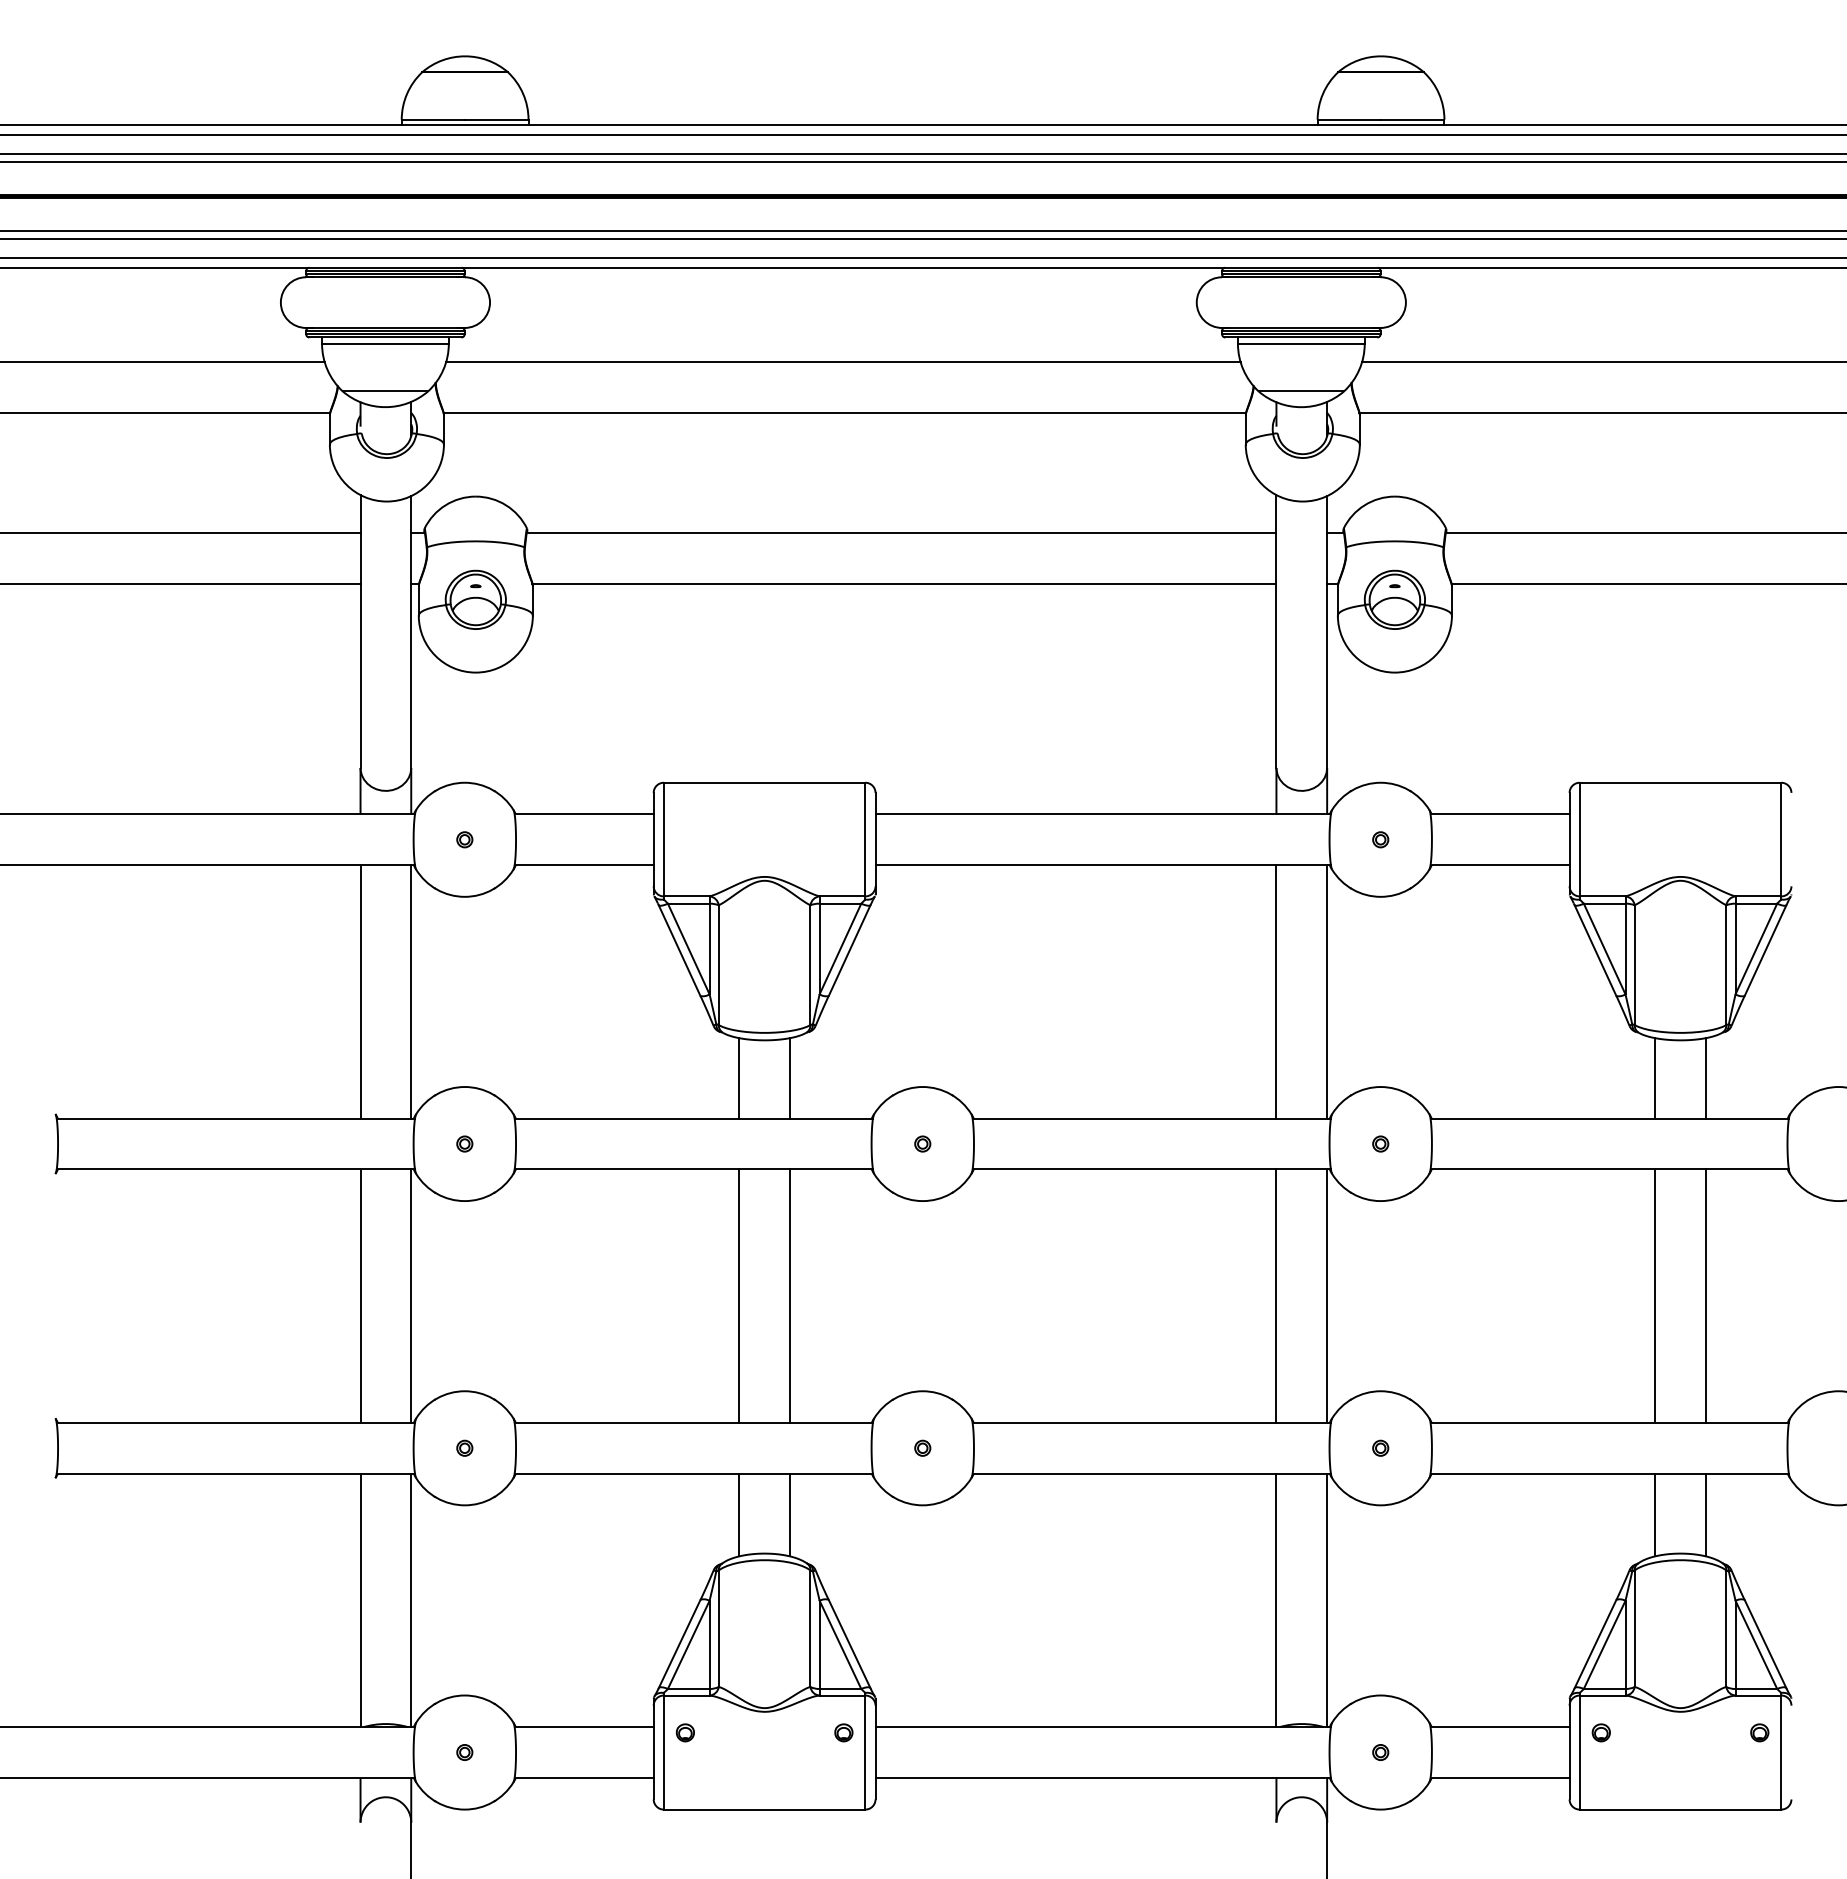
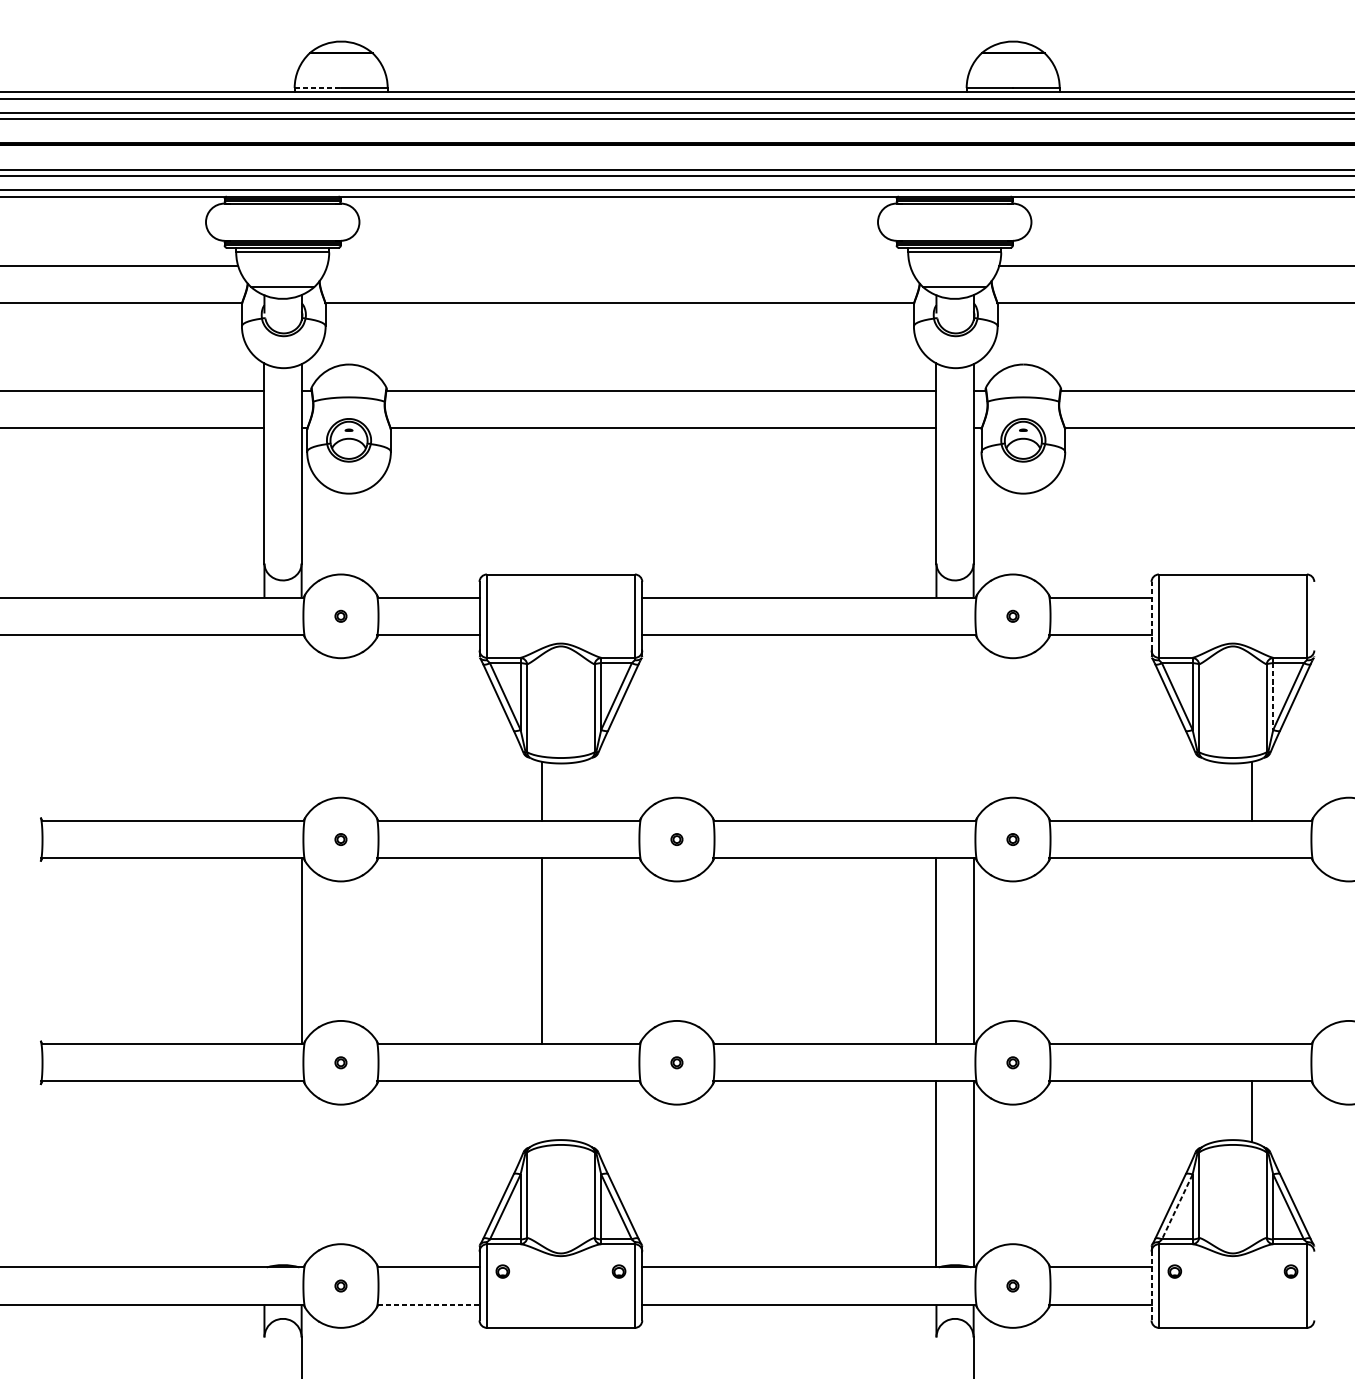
line: (433, 119) -> (317, 87), solid -> dashed
line: (843, 361) -> (618, 265), removed
line: (1569, 839) -> (1151, 616), solid -> dashed
line: (1735, 949) -> (1273, 696), solid -> dashed
line: (360, 991) -> (264, 727), removed
line: (411, 991) -> (301, 727), removed
line: (1276, 991) -> (936, 727), removed
line: (1327, 991) -> (973, 727), removed
line: (789, 1078) -> (579, 791), removed
line: (1655, 1078) -> (1214, 791), removed
line: (360, 1295) -> (264, 950), removed
line: (789, 1295) -> (579, 950), removed
line: (1655, 1295) -> (1214, 950), removed
line: (1705, 1295) -> (1251, 950), removed
line: (739, 1514) -> (542, 1111), removed
line: (789, 1514) -> (579, 1111), removed
line: (1655, 1514) -> (1214, 1111), removed
line: (360, 1600) -> (264, 1174), removed
line: (411, 1600) -> (301, 1174), removed
line: (1604, 1644) -> (1177, 1206), solid -> dashed
line: (1569, 1752) -> (1151, 1285), solid -> dashed
line: (584, 1777) -> (428, 1304), solid -> dashed

